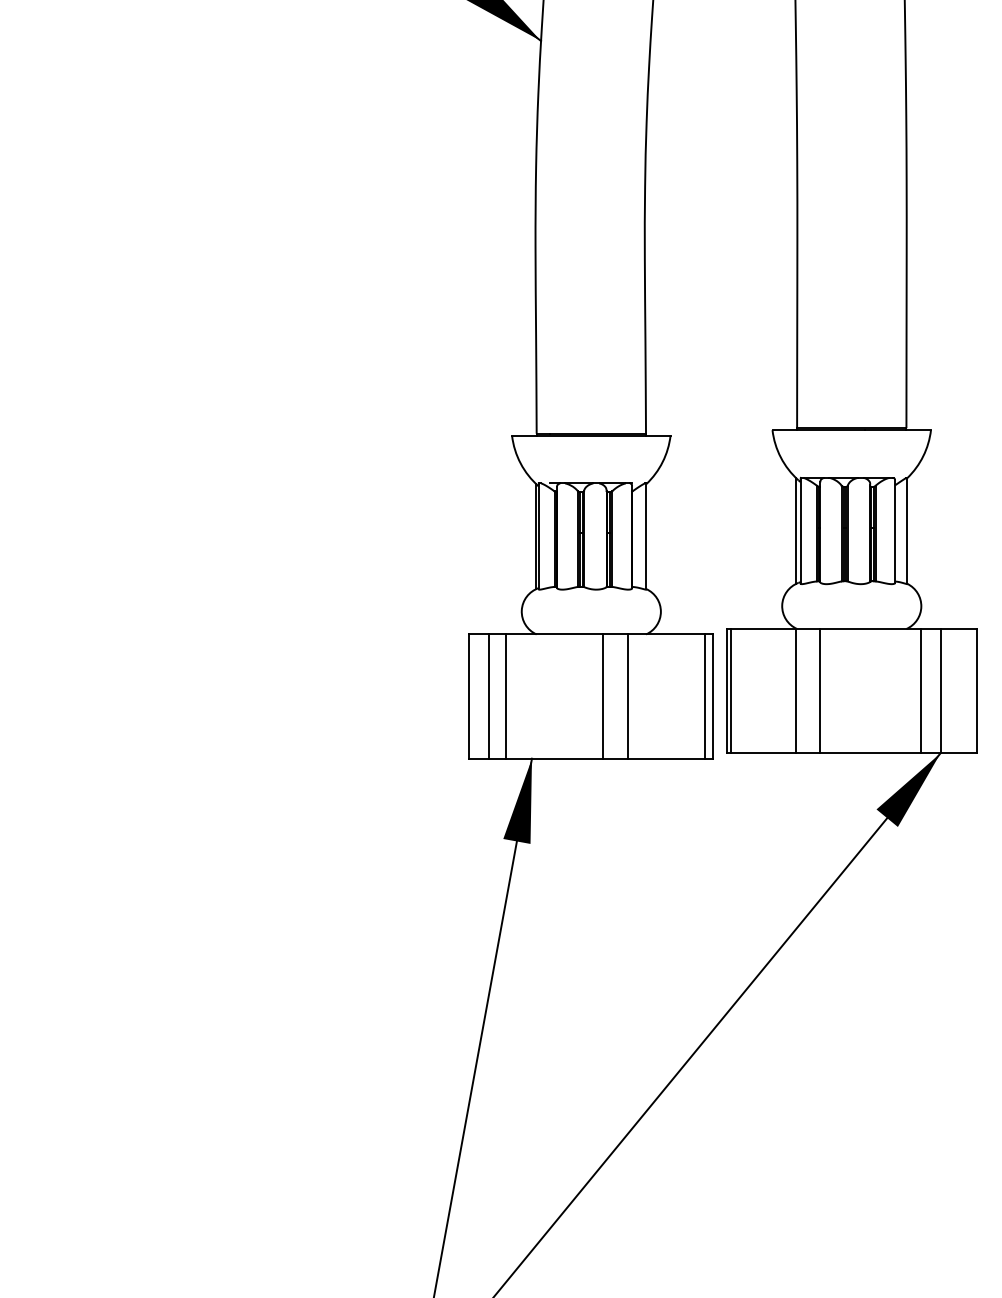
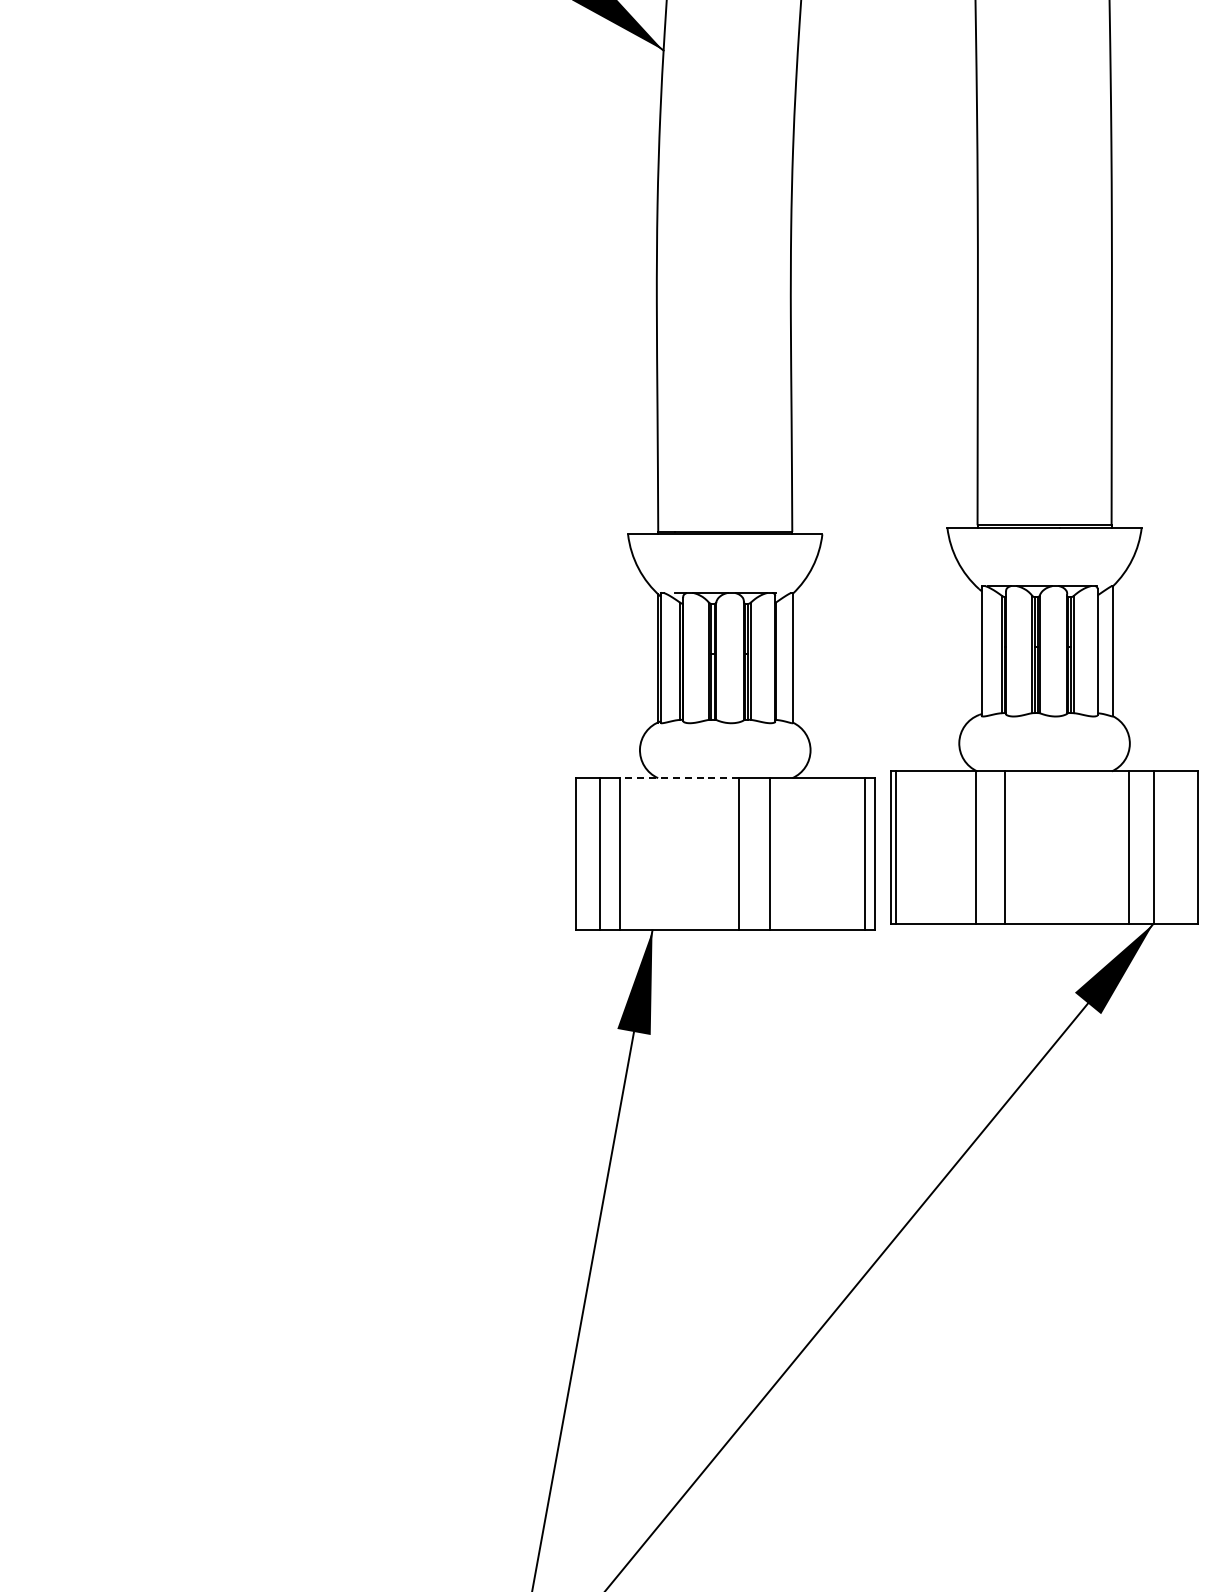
line: (796, 531) -> (976, 651), removed
line: (554, 634) -> (679, 778), solid -> dashed

